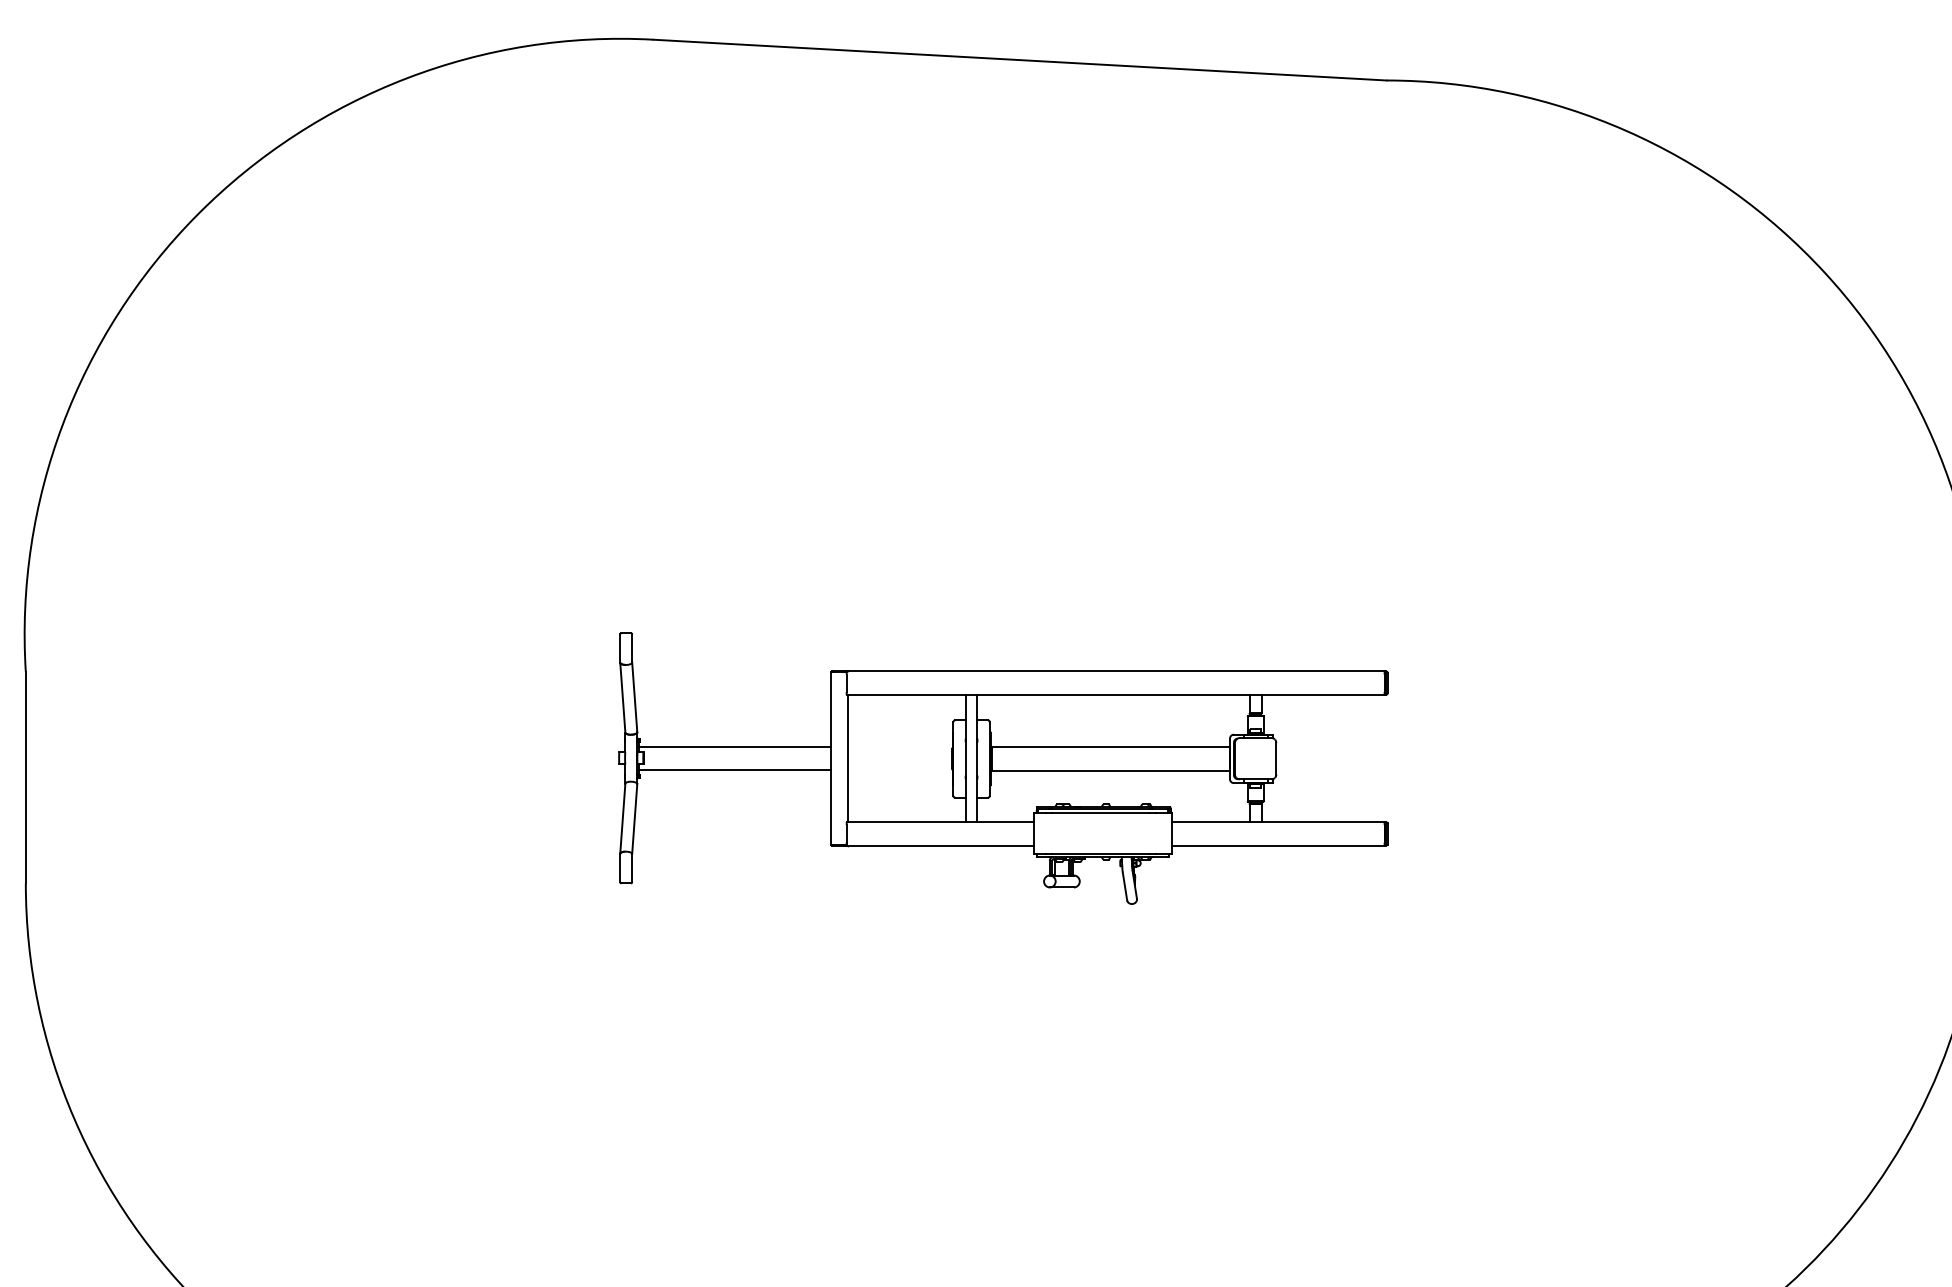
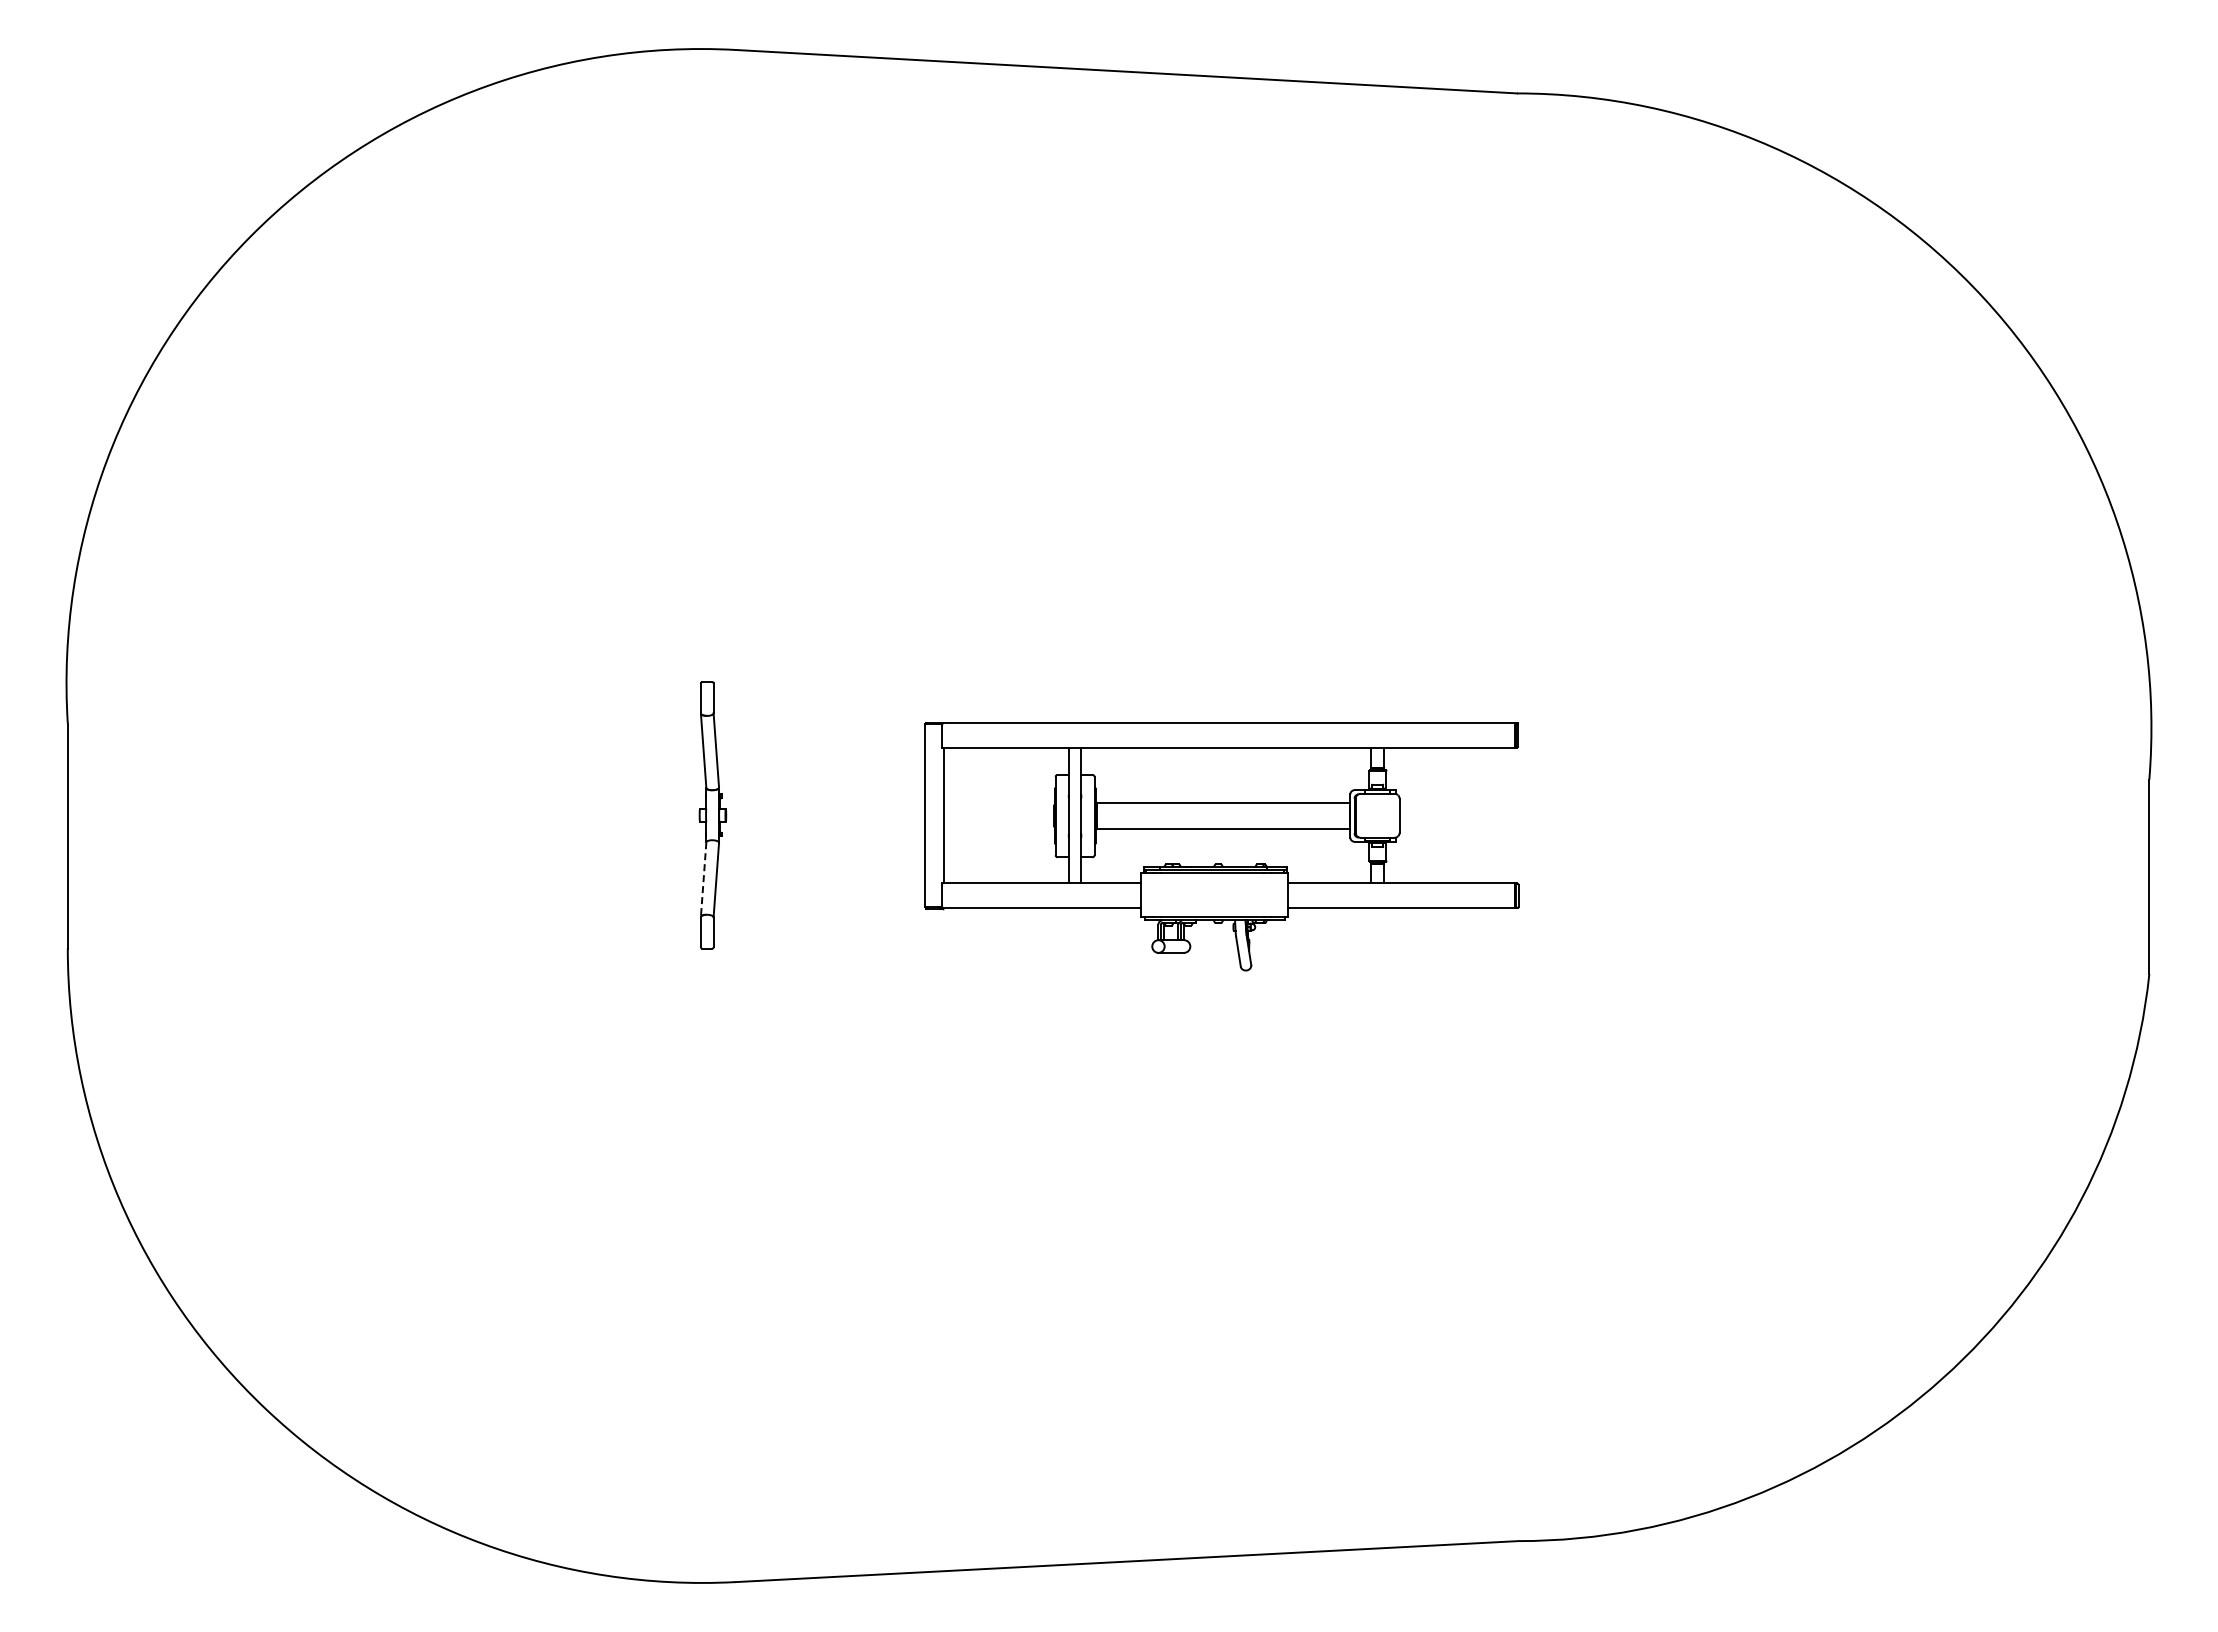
line: (734, 746) -> (822, 802), removed
line: (734, 770) -> (822, 828), removed
line: (622, 819) -> (703, 880), solid -> dashed

